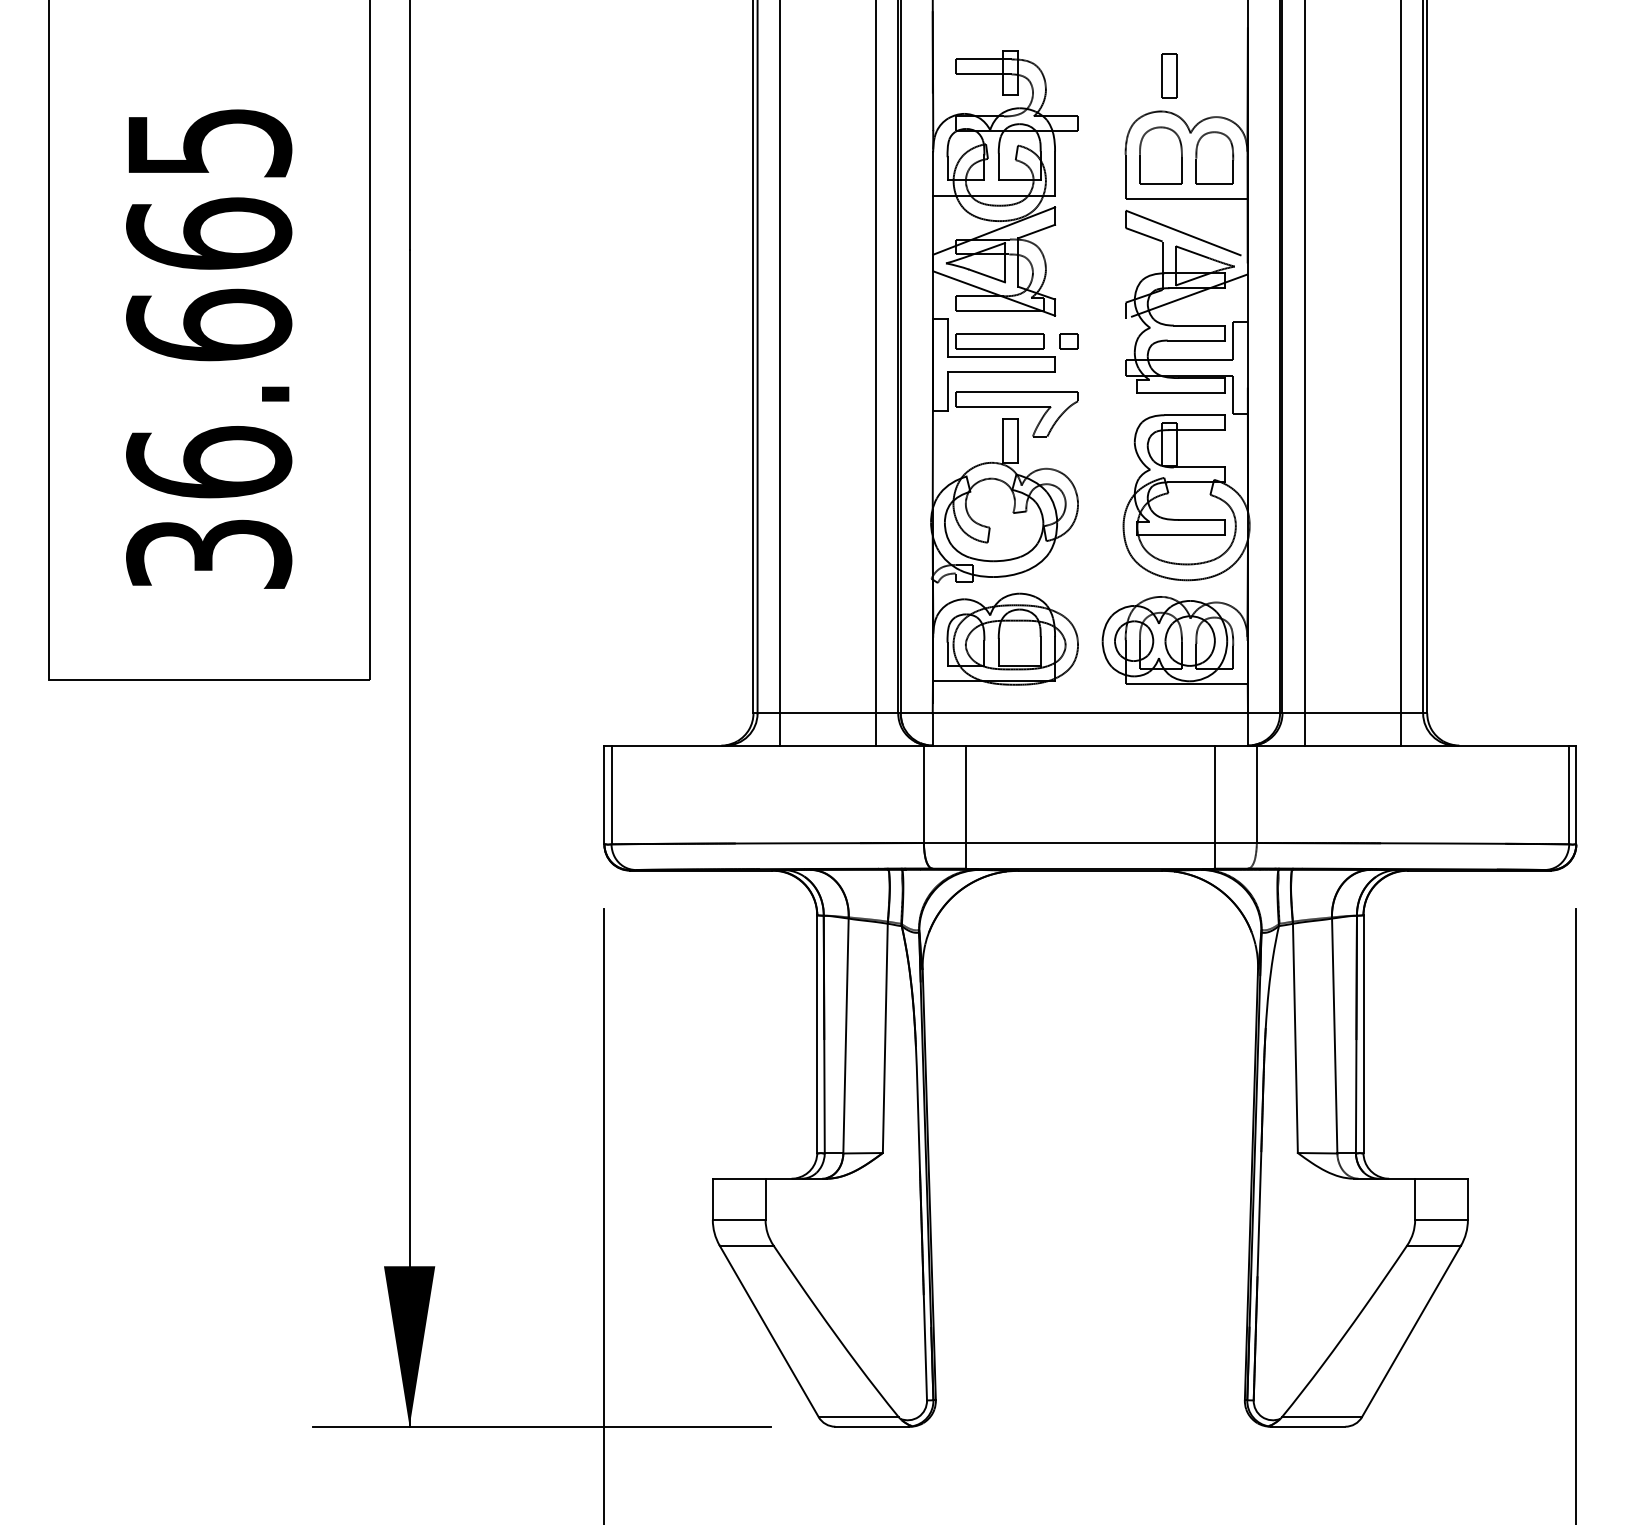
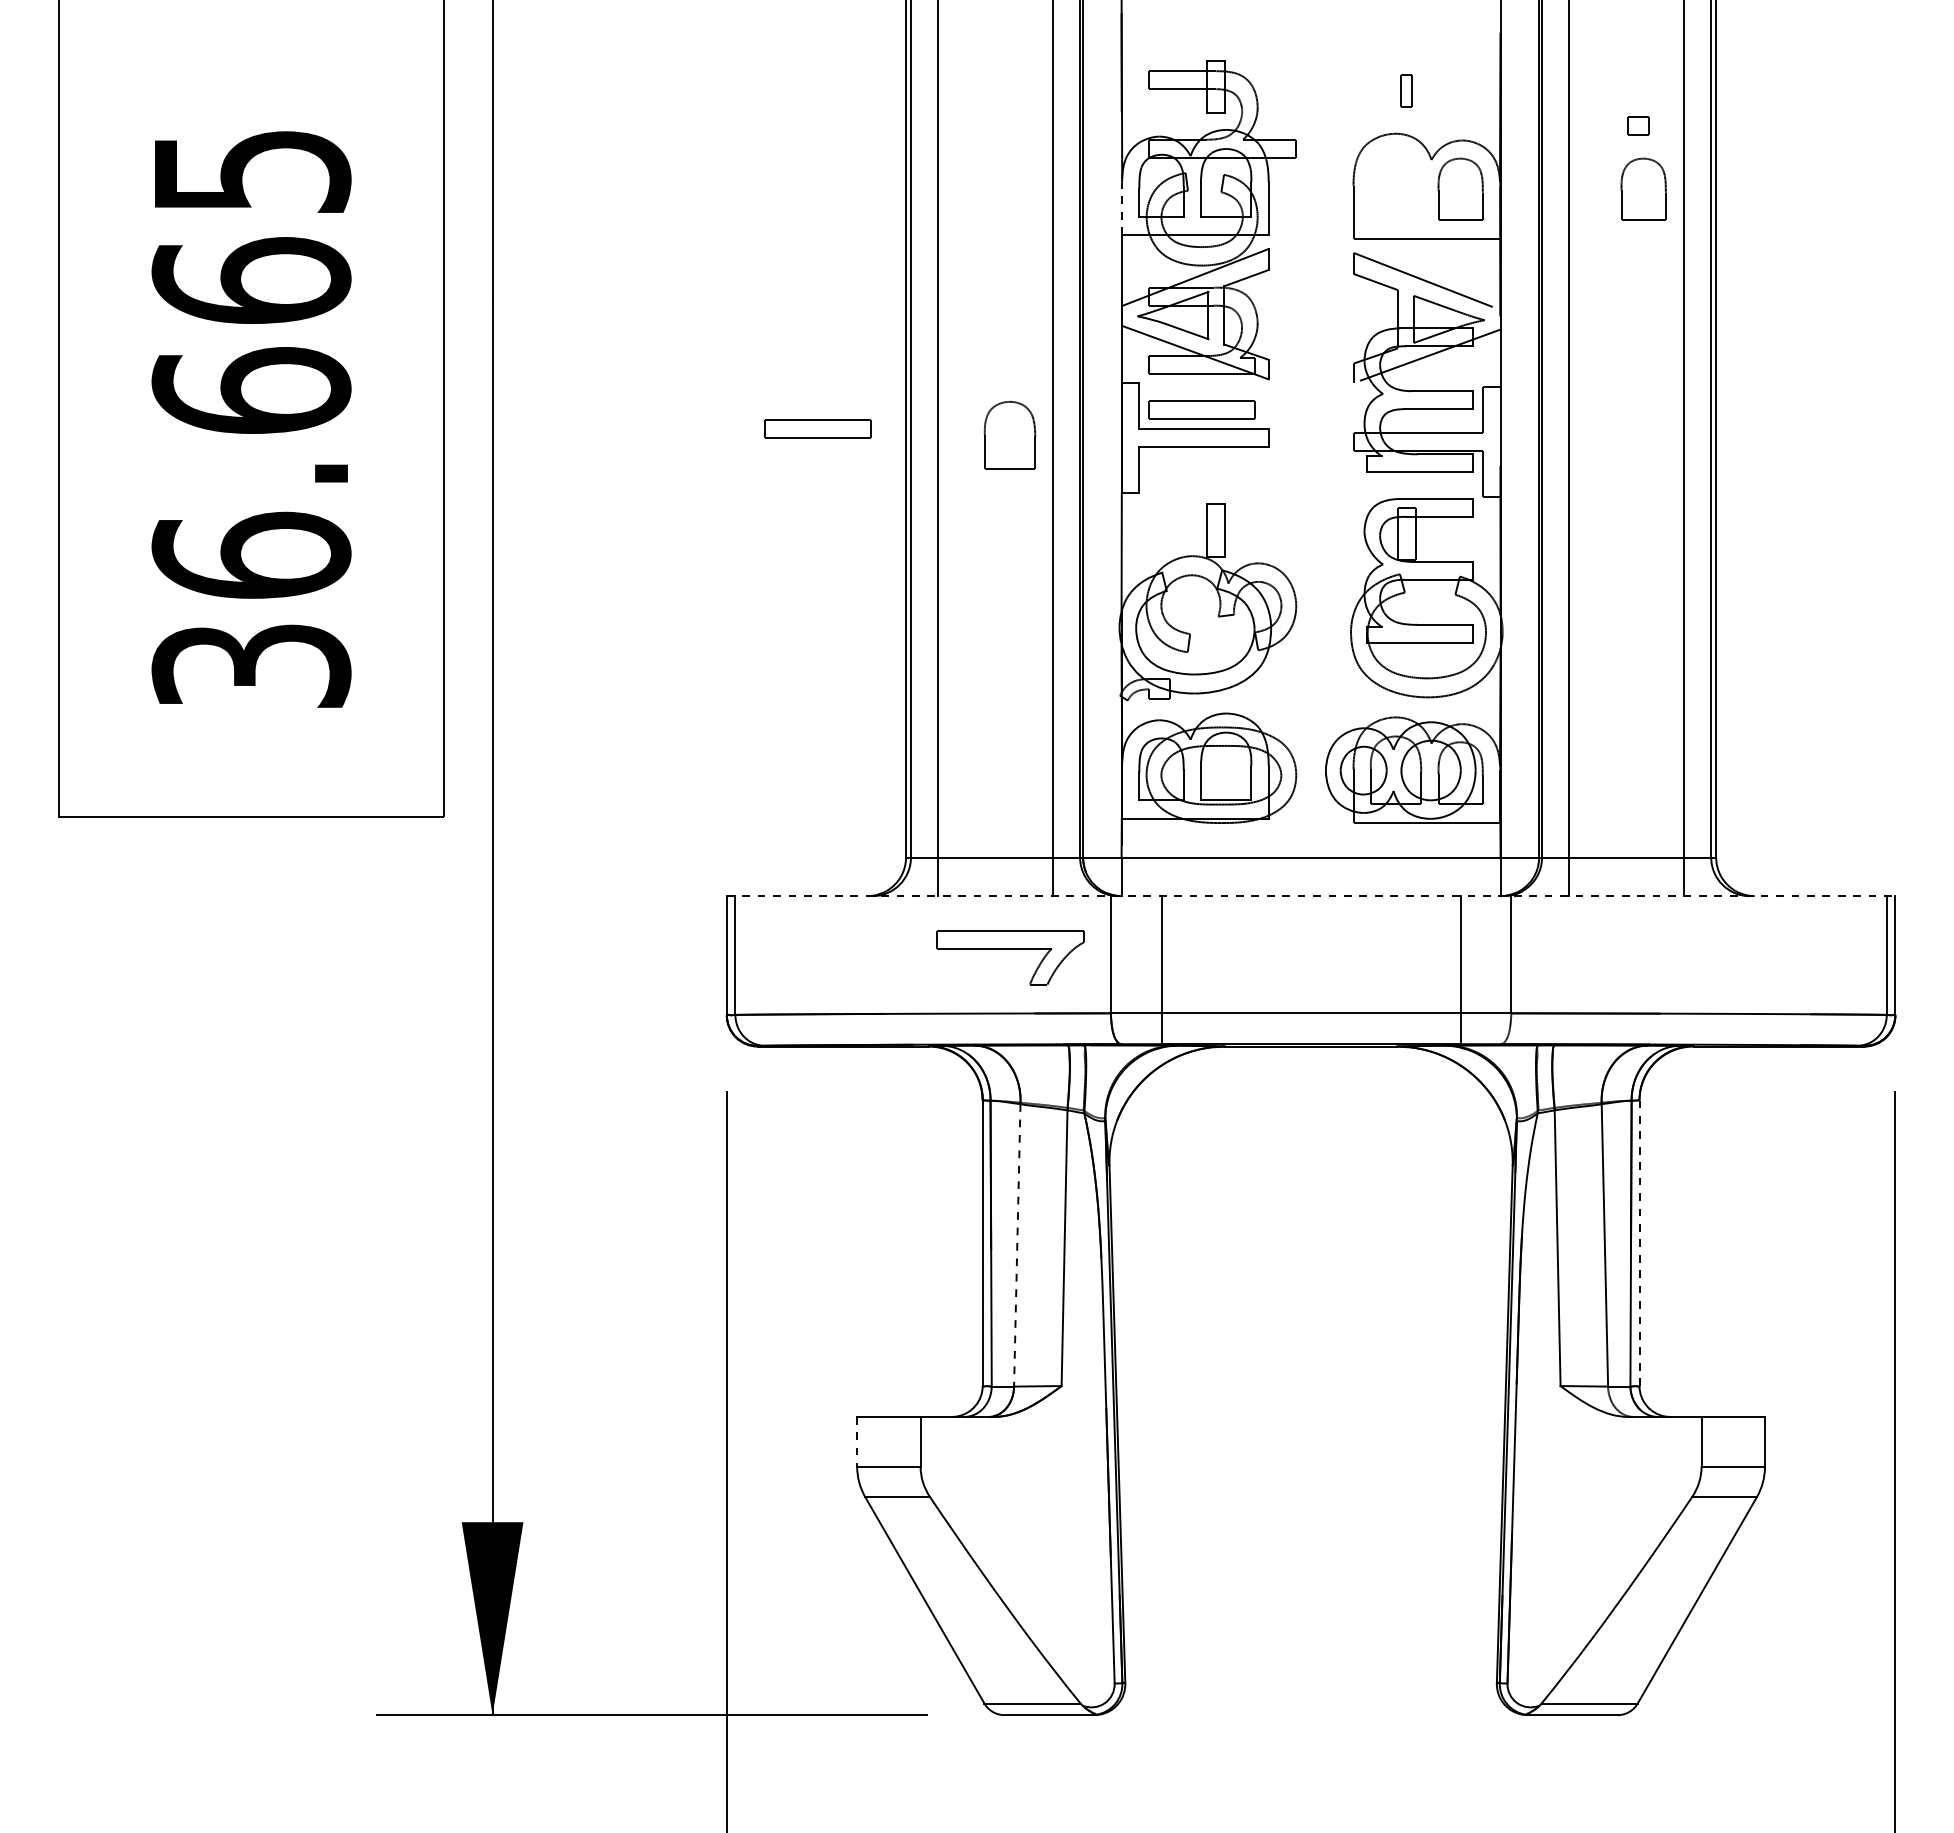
part: (1169, 75) -> (1406, 90), size x0.6
part: (1160, 155) -> (1009, 435), moved
part: (1366, 157) -> (1643, 188), added
line: (933, 173) -> (1122, 208), solid -> dashed
part: (1069, 340) -> (1638, 125), moved
part: (679, 356) -> (817, 428), added
part: (1016, 407) -> (1010, 949), moved
line: (1090, 745) -> (1311, 896), solid -> dashed
line: (1363, 1033) -> (1639, 1242), solid -> dashed
line: (846, 1036) -> (1017, 1245), solid -> dashed
line: (713, 1199) -> (857, 1441), solid -> dashed

